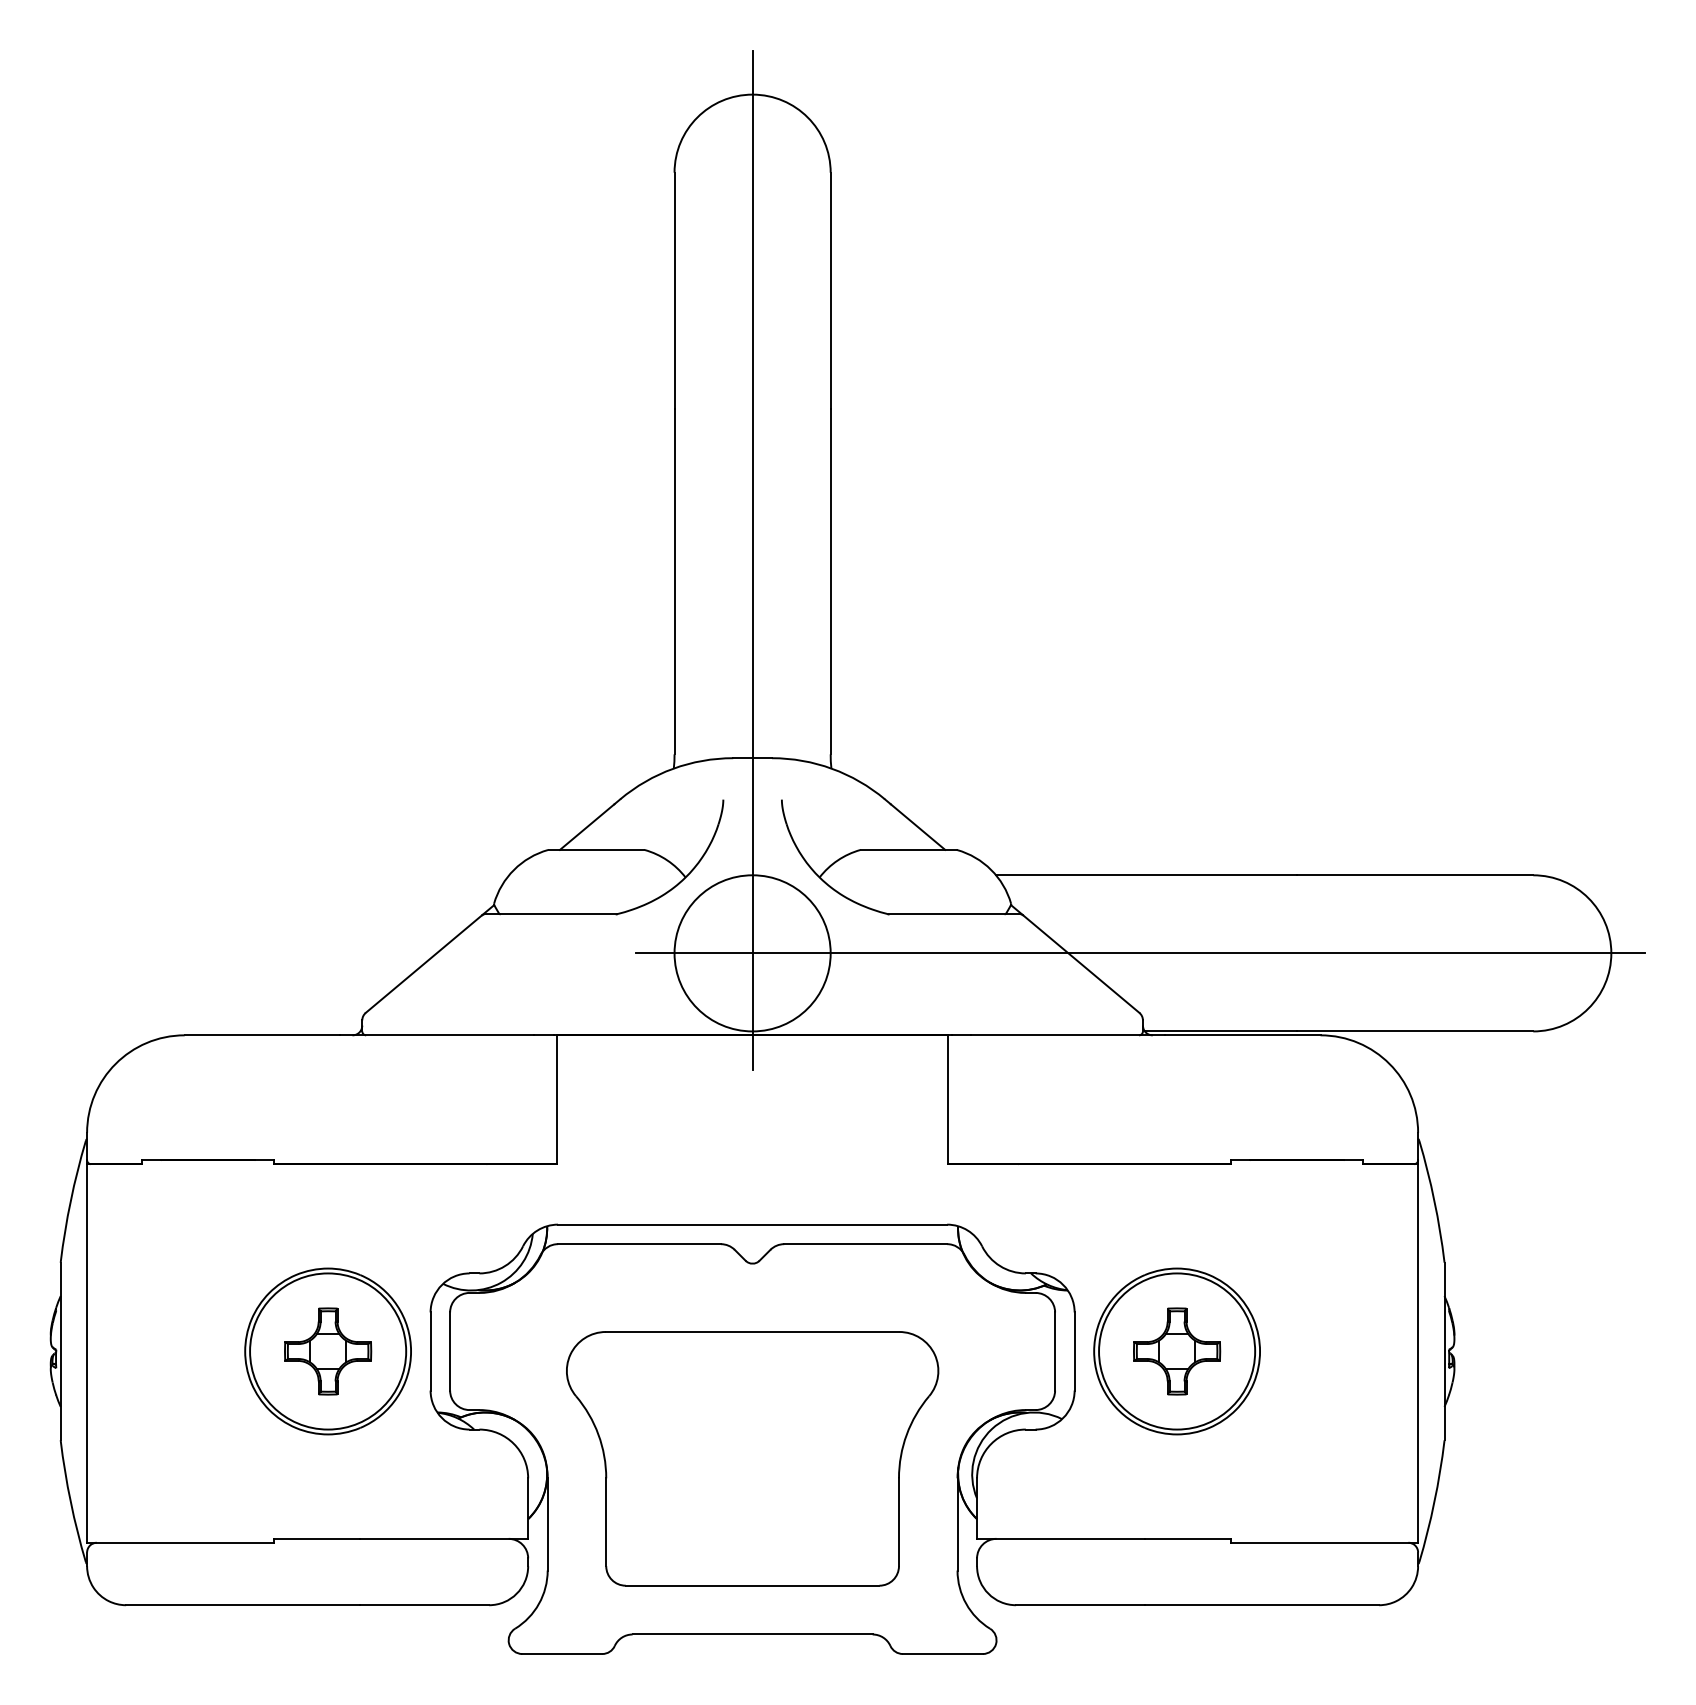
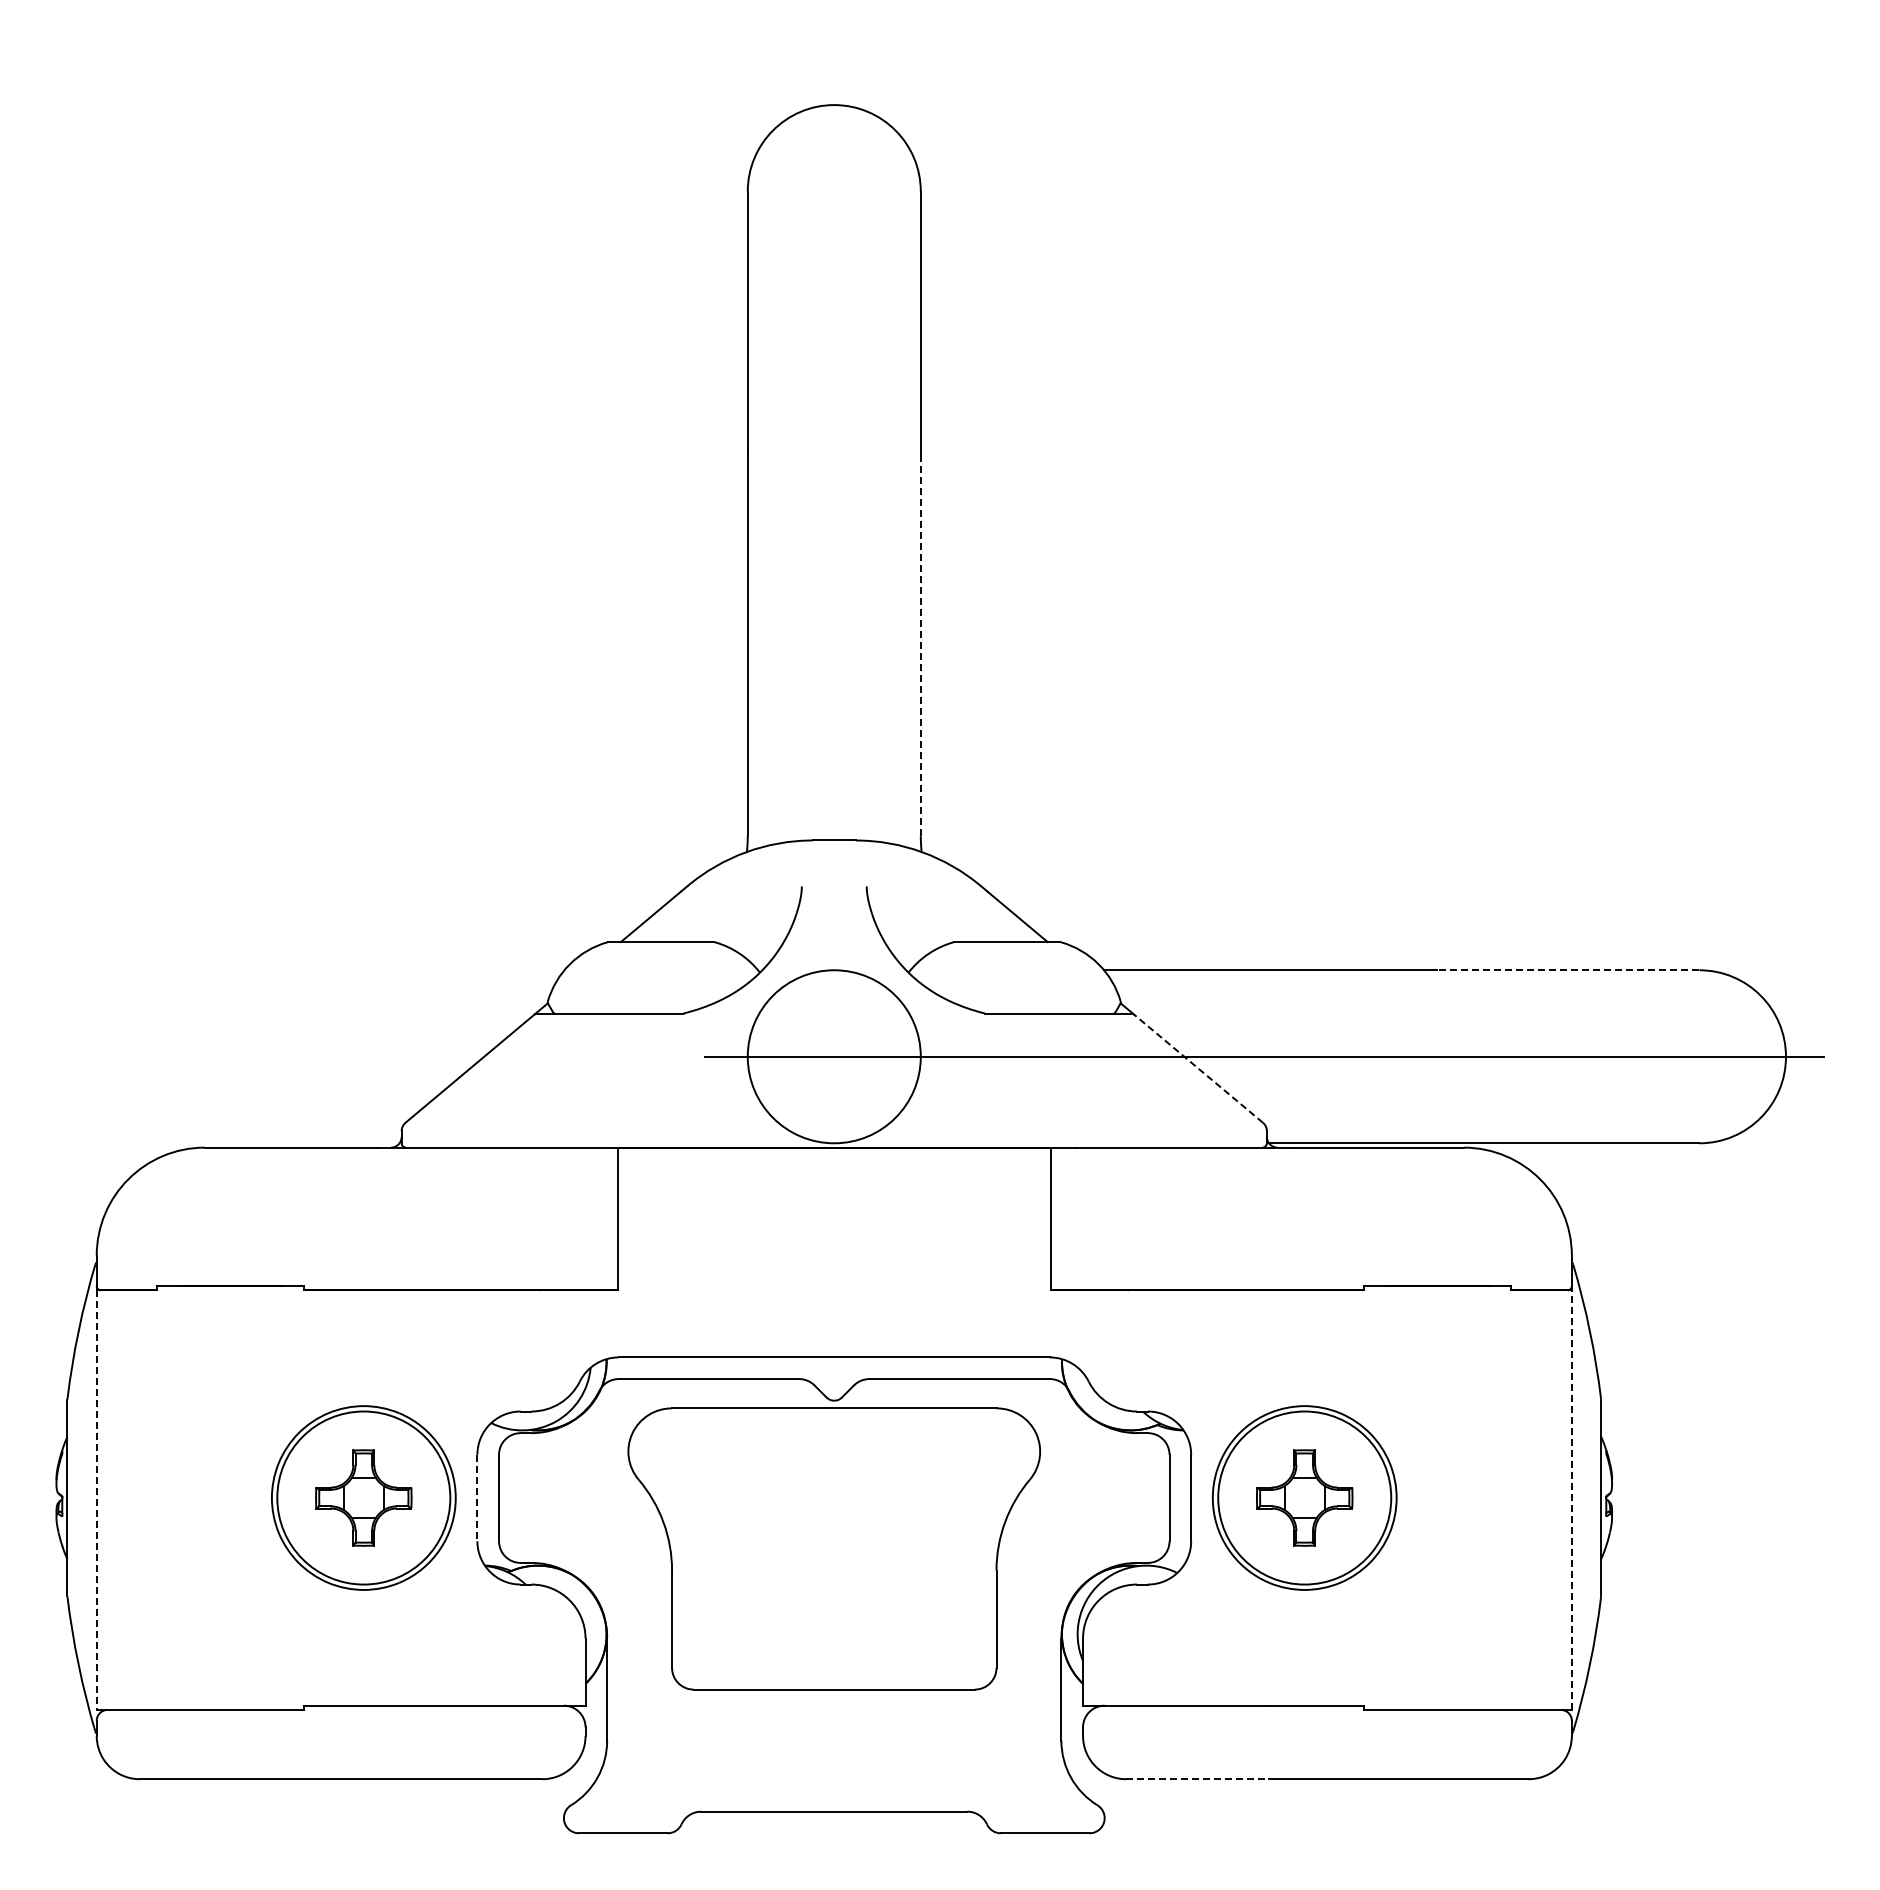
line: (752, 560) -> (834, 621), removed
line: (830, 581) -> (920, 644), solid -> dashed
line: (1414, 875) -> (1567, 970), solid -> dashed
line: (1081, 963) -> (1198, 1068), solid -> dashed
line: (430, 1351) -> (477, 1498), solid -> dashed
line: (86, 1353) -> (96, 1500), solid -> dashed
line: (1417, 1353) -> (1571, 1500), solid -> dashed
part: (751, 1458) -> (833, 1548), moved
line: (1081, 1605) -> (1198, 1779), solid -> dashed

